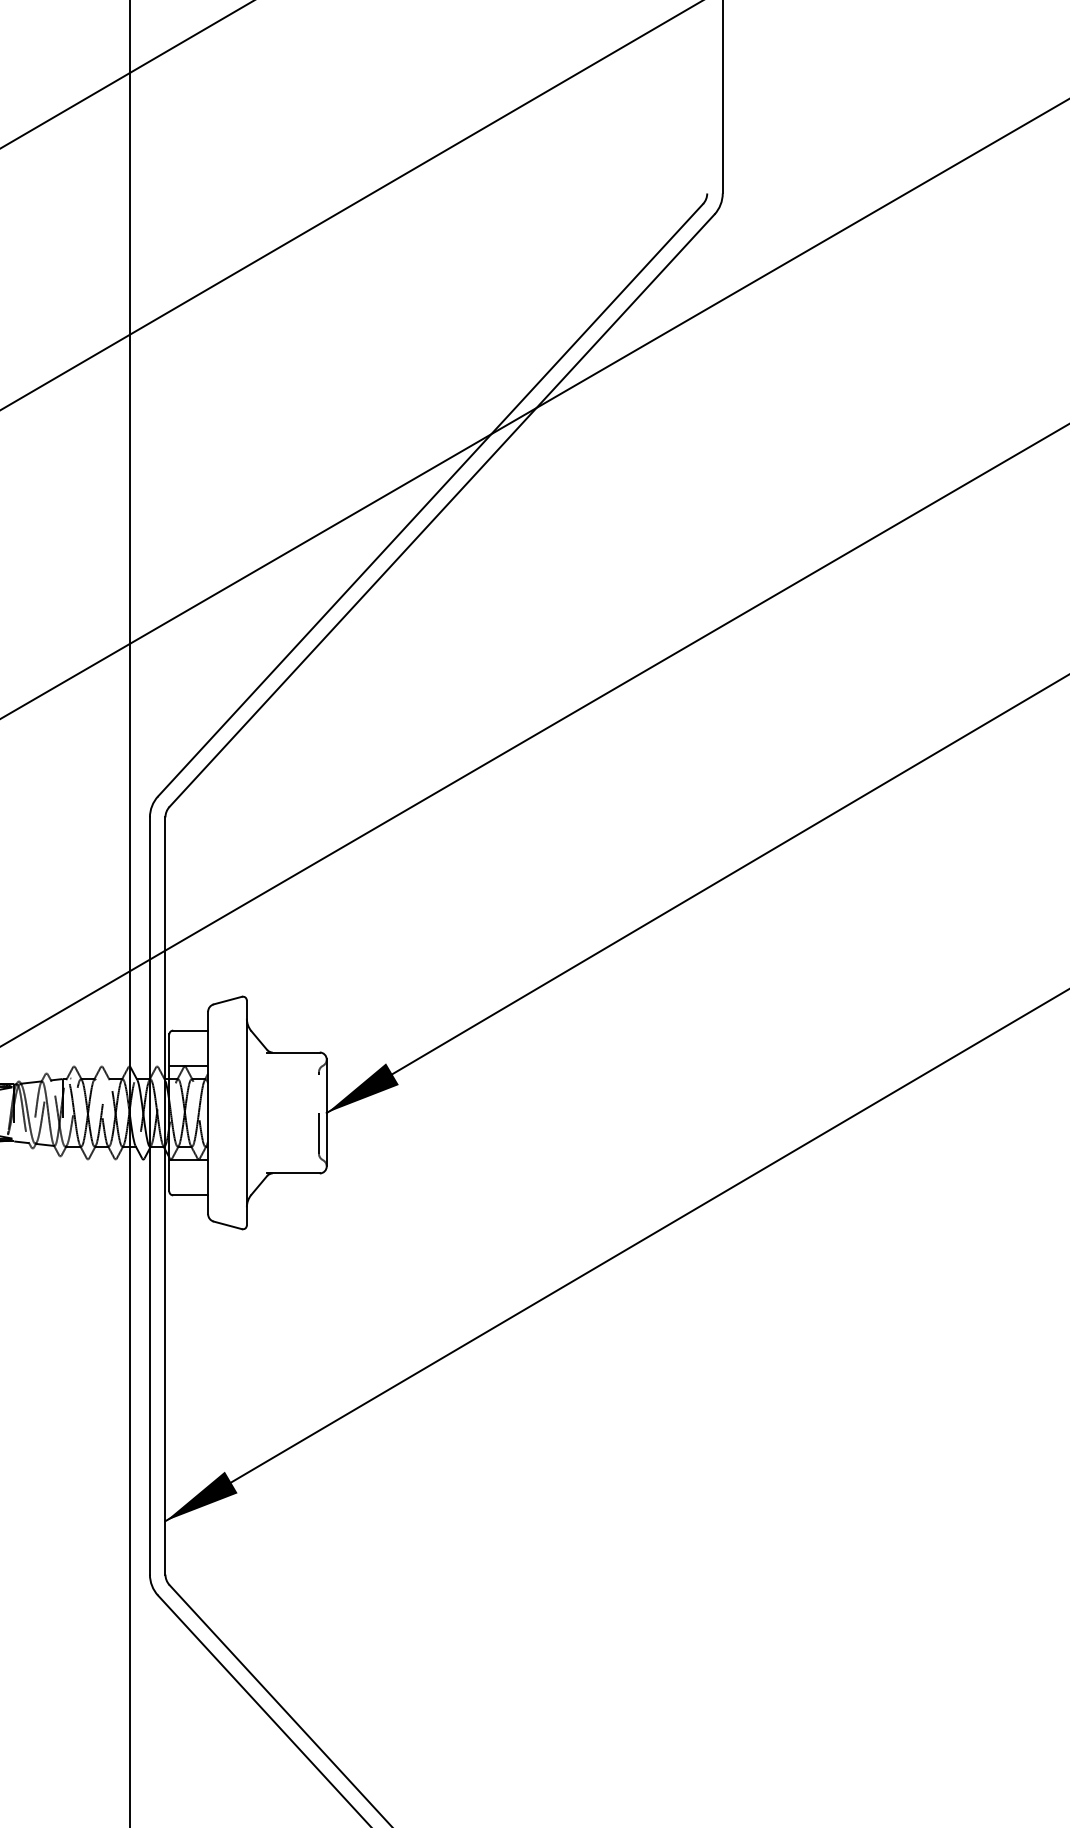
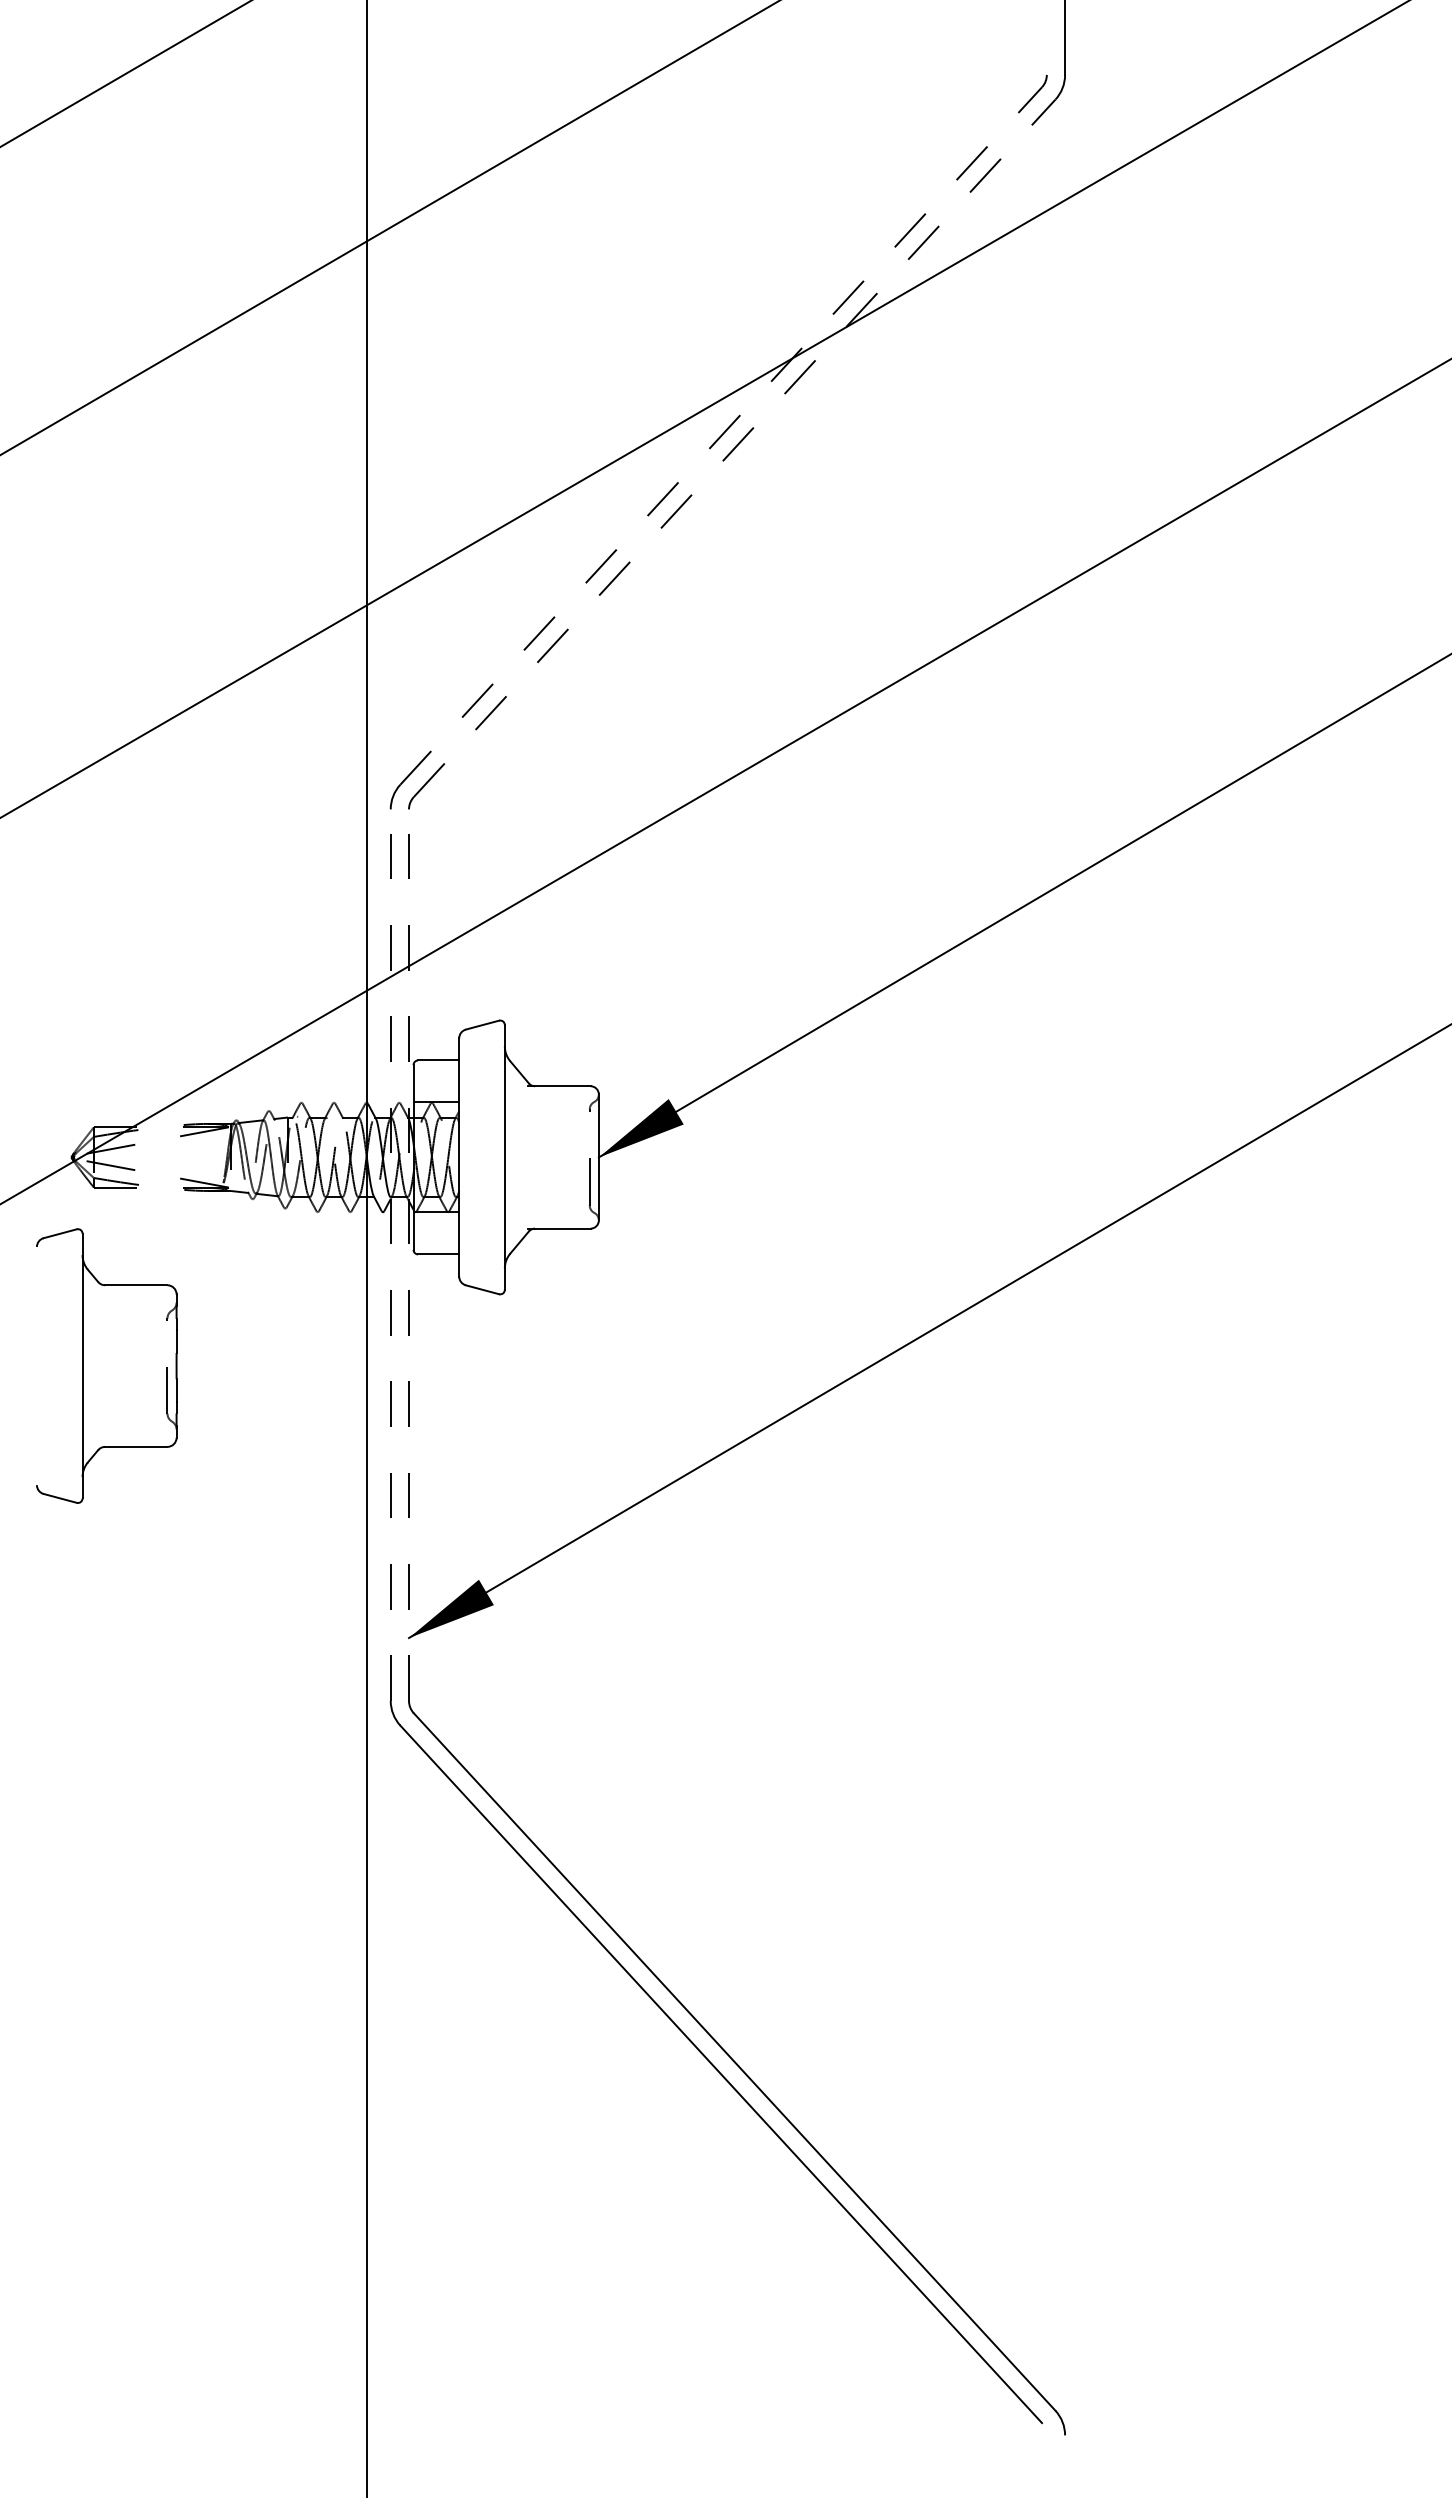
line: (430, 500) -> (721, 436), solid -> dashed
line: (441, 510) -> (734, 448), solid -> dashed
line: (149, 1196) -> (390, 1255), solid -> dashed
line: (165, 1196) -> (409, 1255), solid -> dashed

